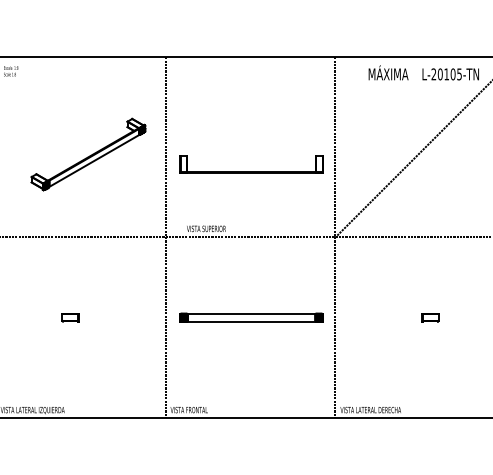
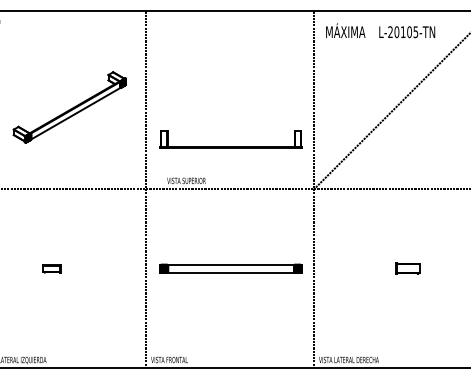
text: (423, 72) -> (380, 30), moved
part: (251, 171) -> (231, 145), moved
part: (430, 317) -> (407, 268), size x1.4

